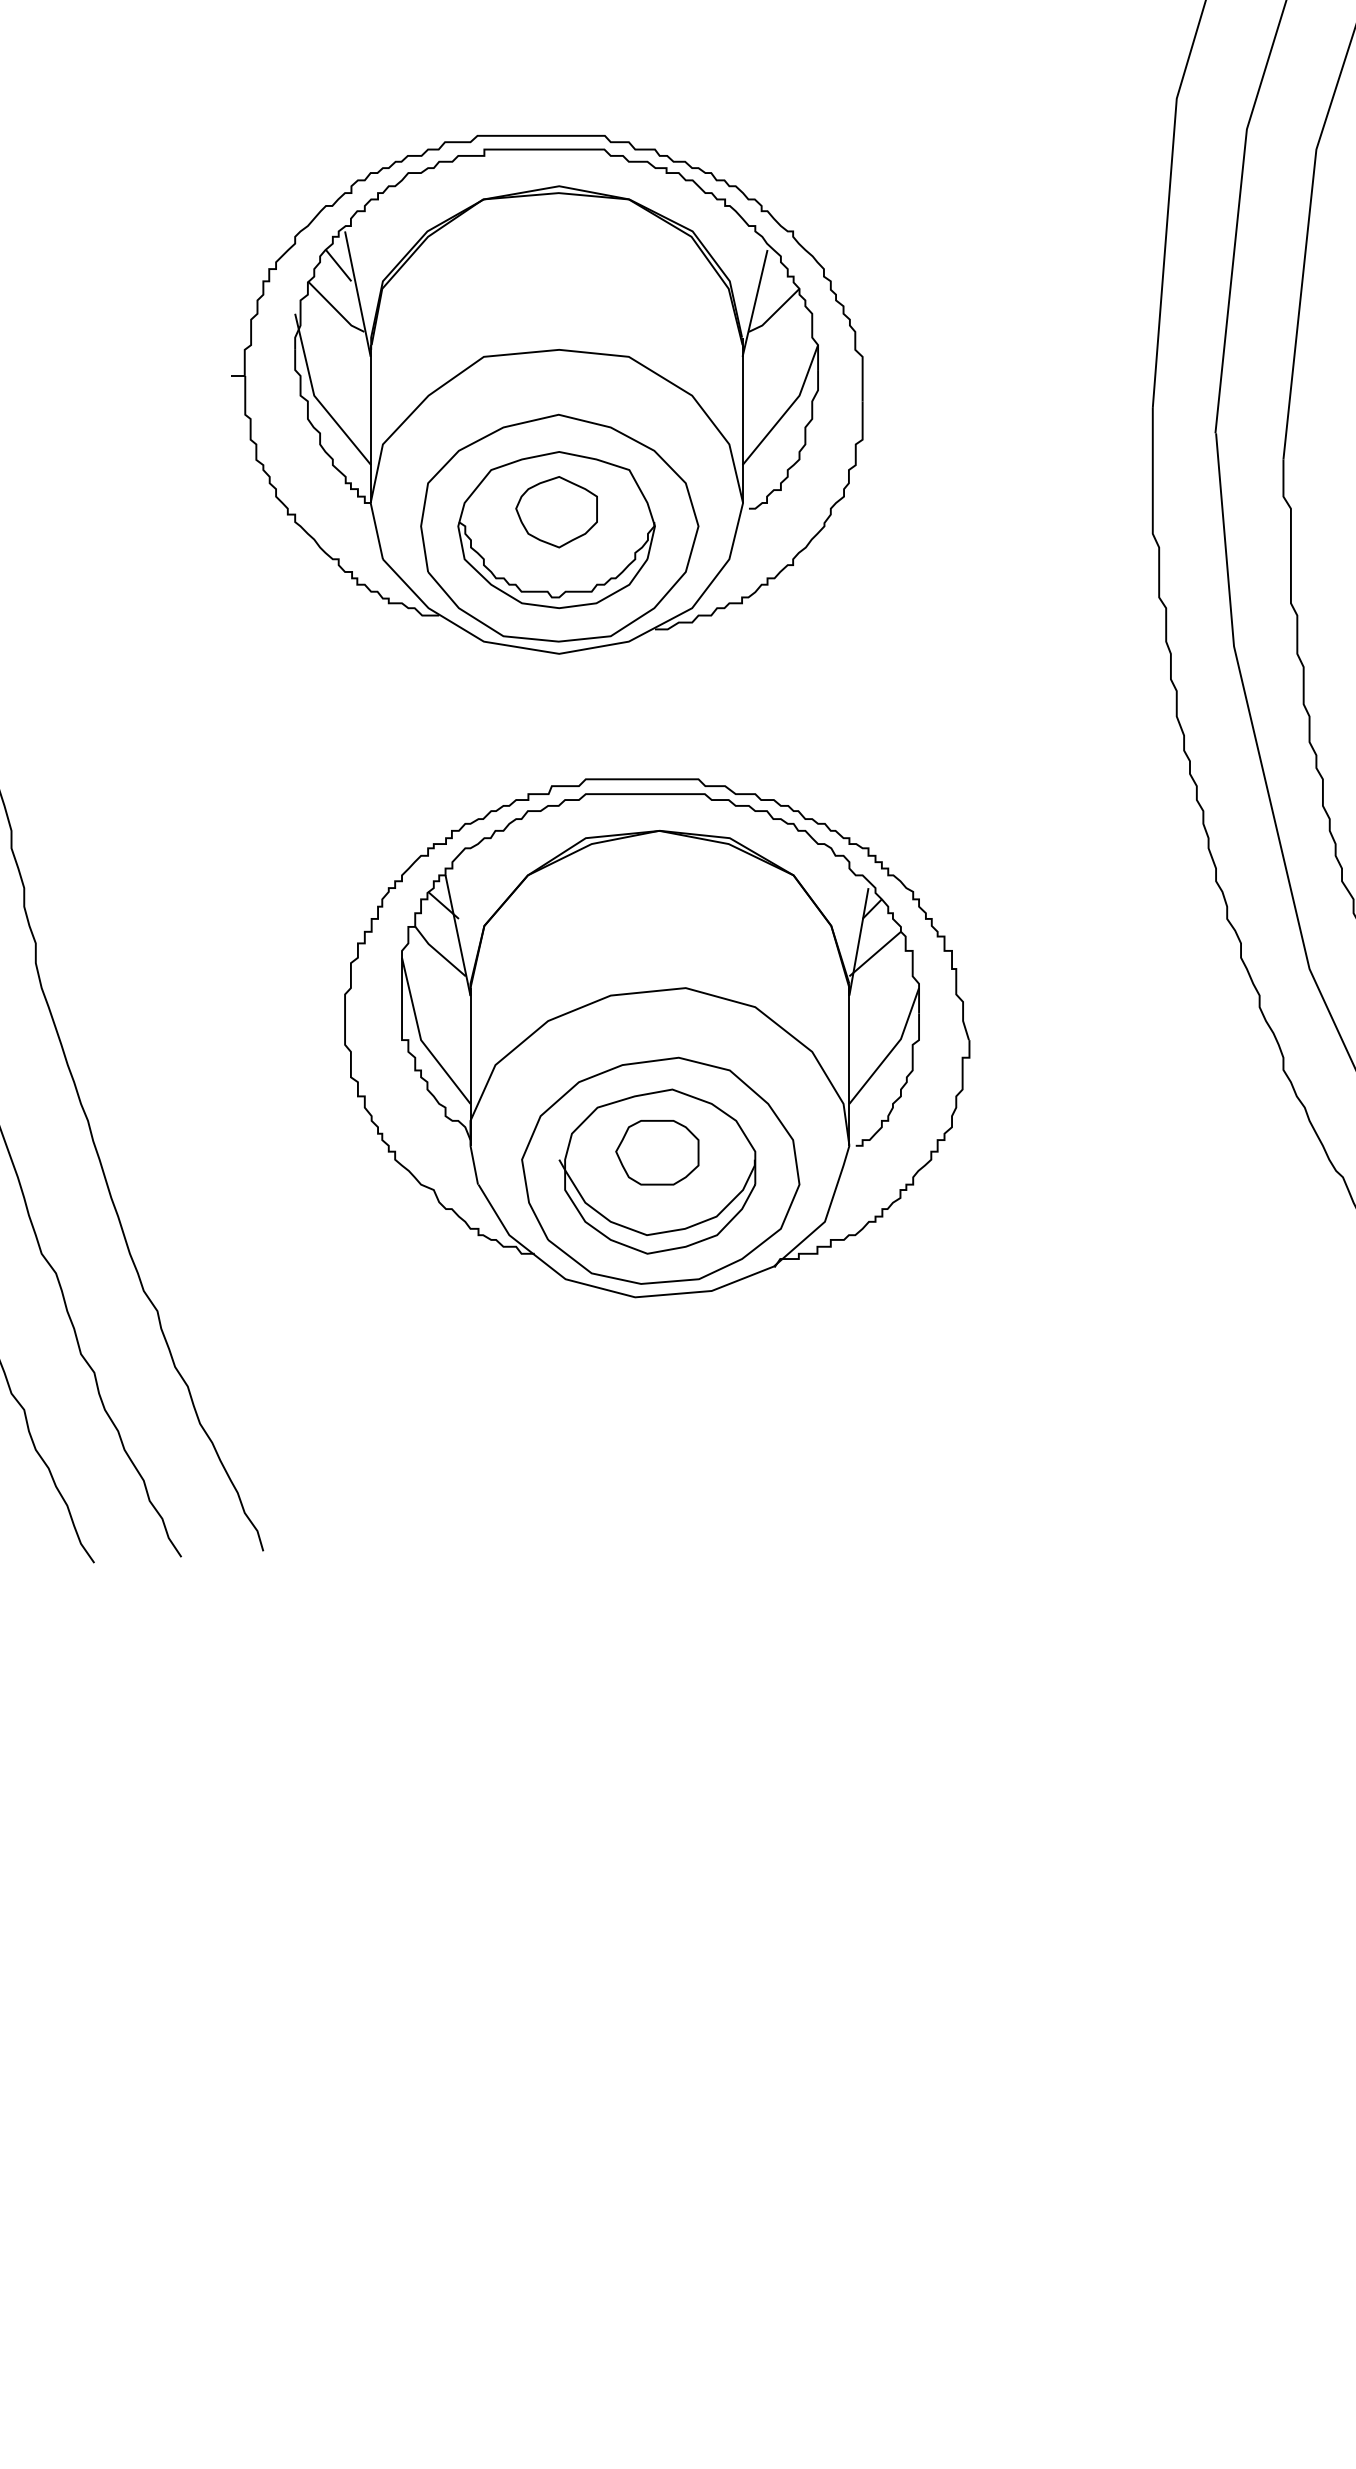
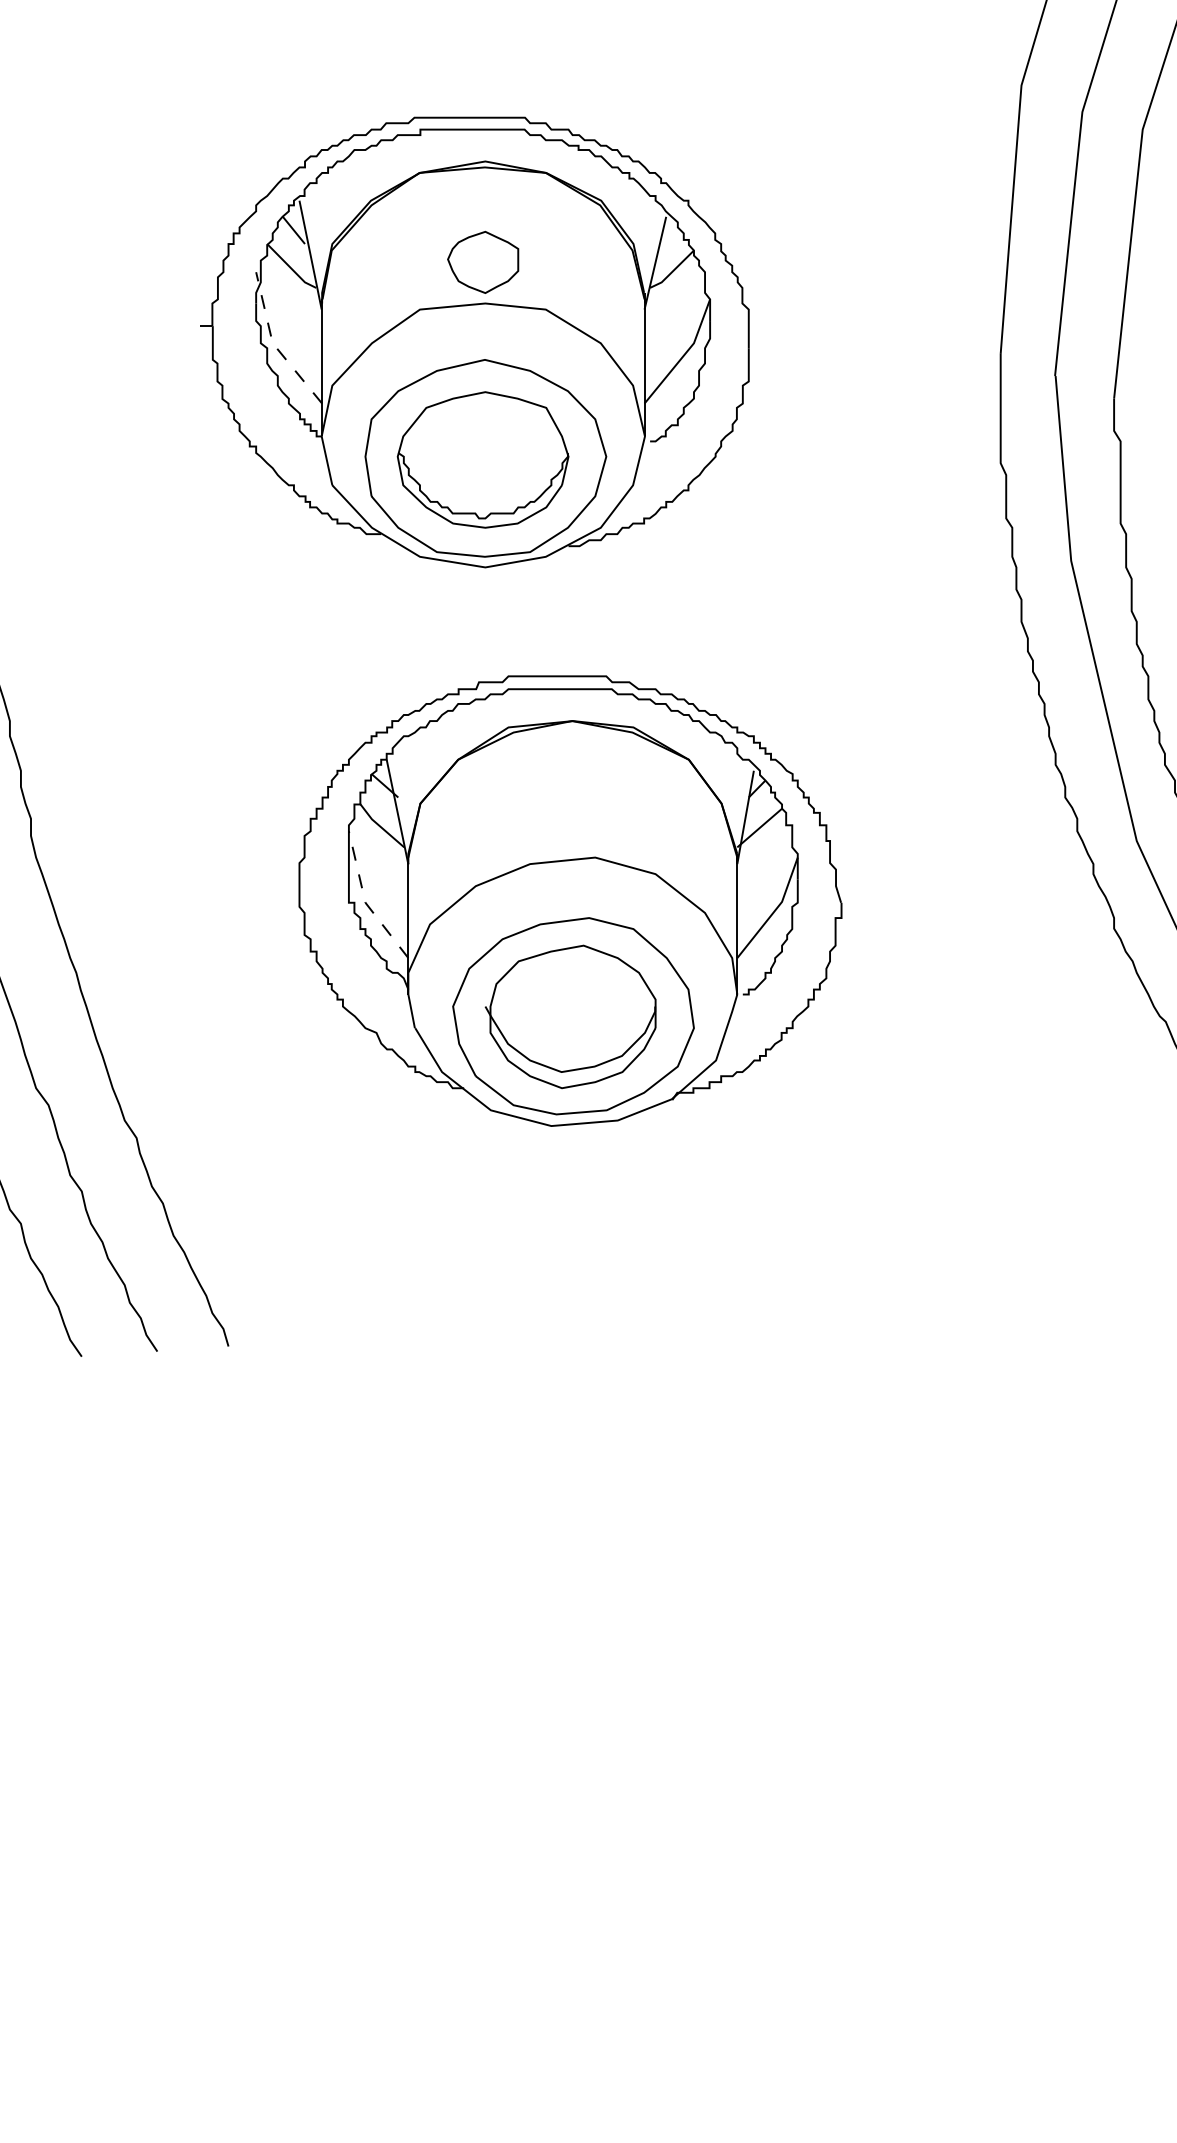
line: (315, 397) -> (273, 344), solid -> dashed
part: (557, 511) -> (483, 261), moved
line: (421, 1038) -> (365, 901), solid -> dashed
part: (657, 1152) -> (570, 1000), removed

